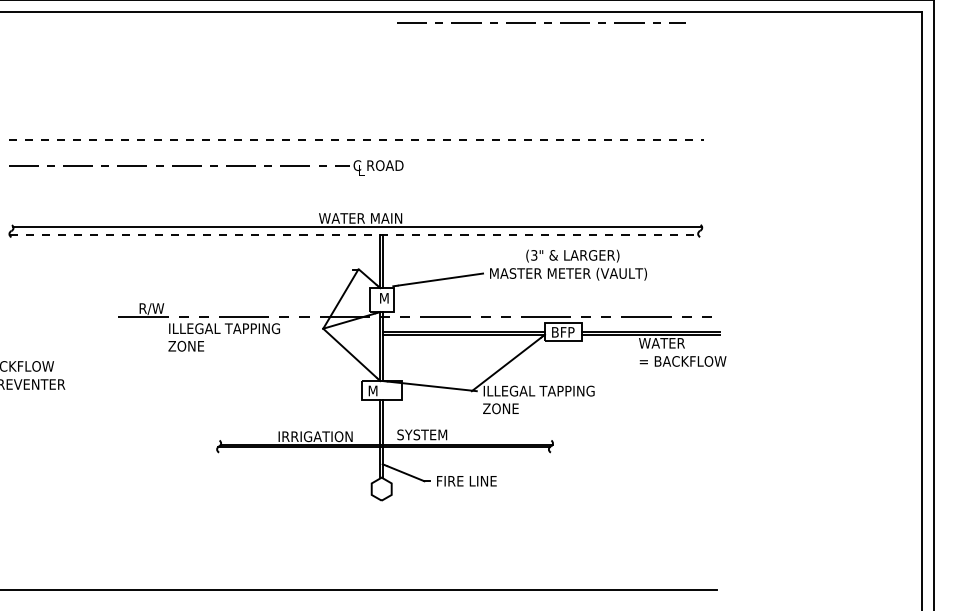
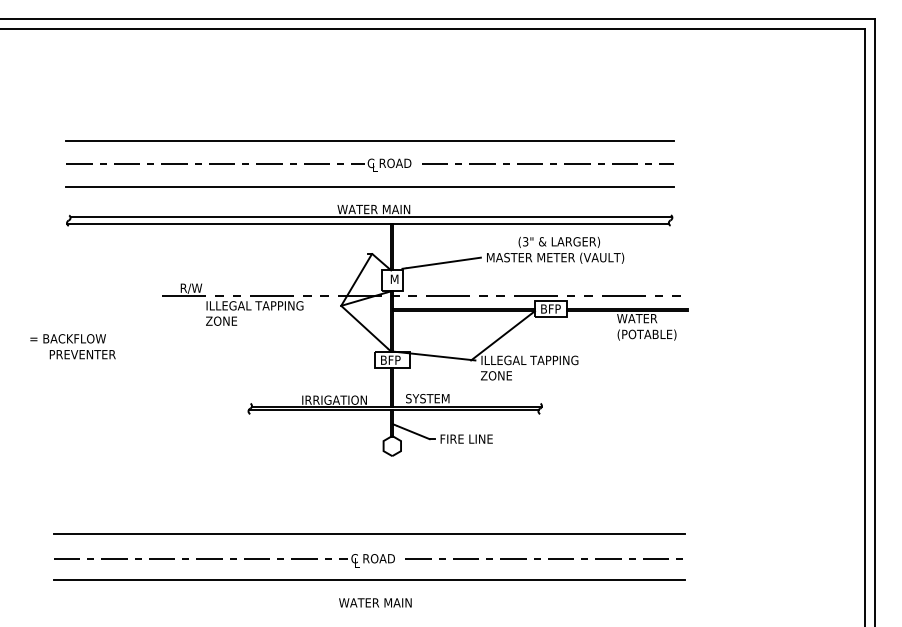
line: (544, 22) -> (550, 163), moved
line: (356, 139) -> (370, 140), dashed -> solid
line: (356, 192) -> (370, 186), added
line: (354, 235) -> (368, 224), dashed -> solid
text: (682, 361) -> (655, 334), = BACKFLOW -> (POTABLE)
text: (380, 390) -> (391, 359), M -> BFP

